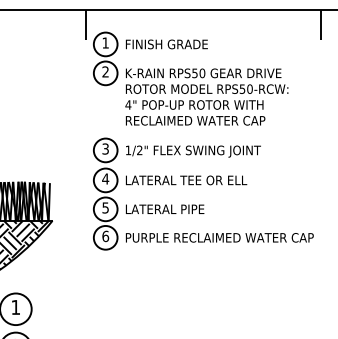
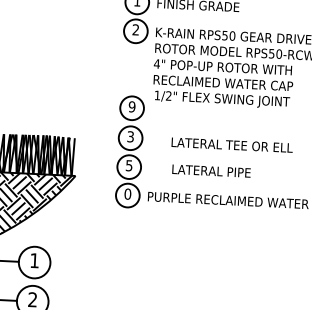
text: (105, 148) -> (132, 106), 3 -> 9
text: (193, 151) -> (222, 99), moved
text: (105, 178) -> (130, 136), 4 -> 3
text: (186, 180) -> (232, 145), moved
text: (165, 208) -> (211, 170), moved
text: (105, 235) -> (127, 193), 6 -> 0

